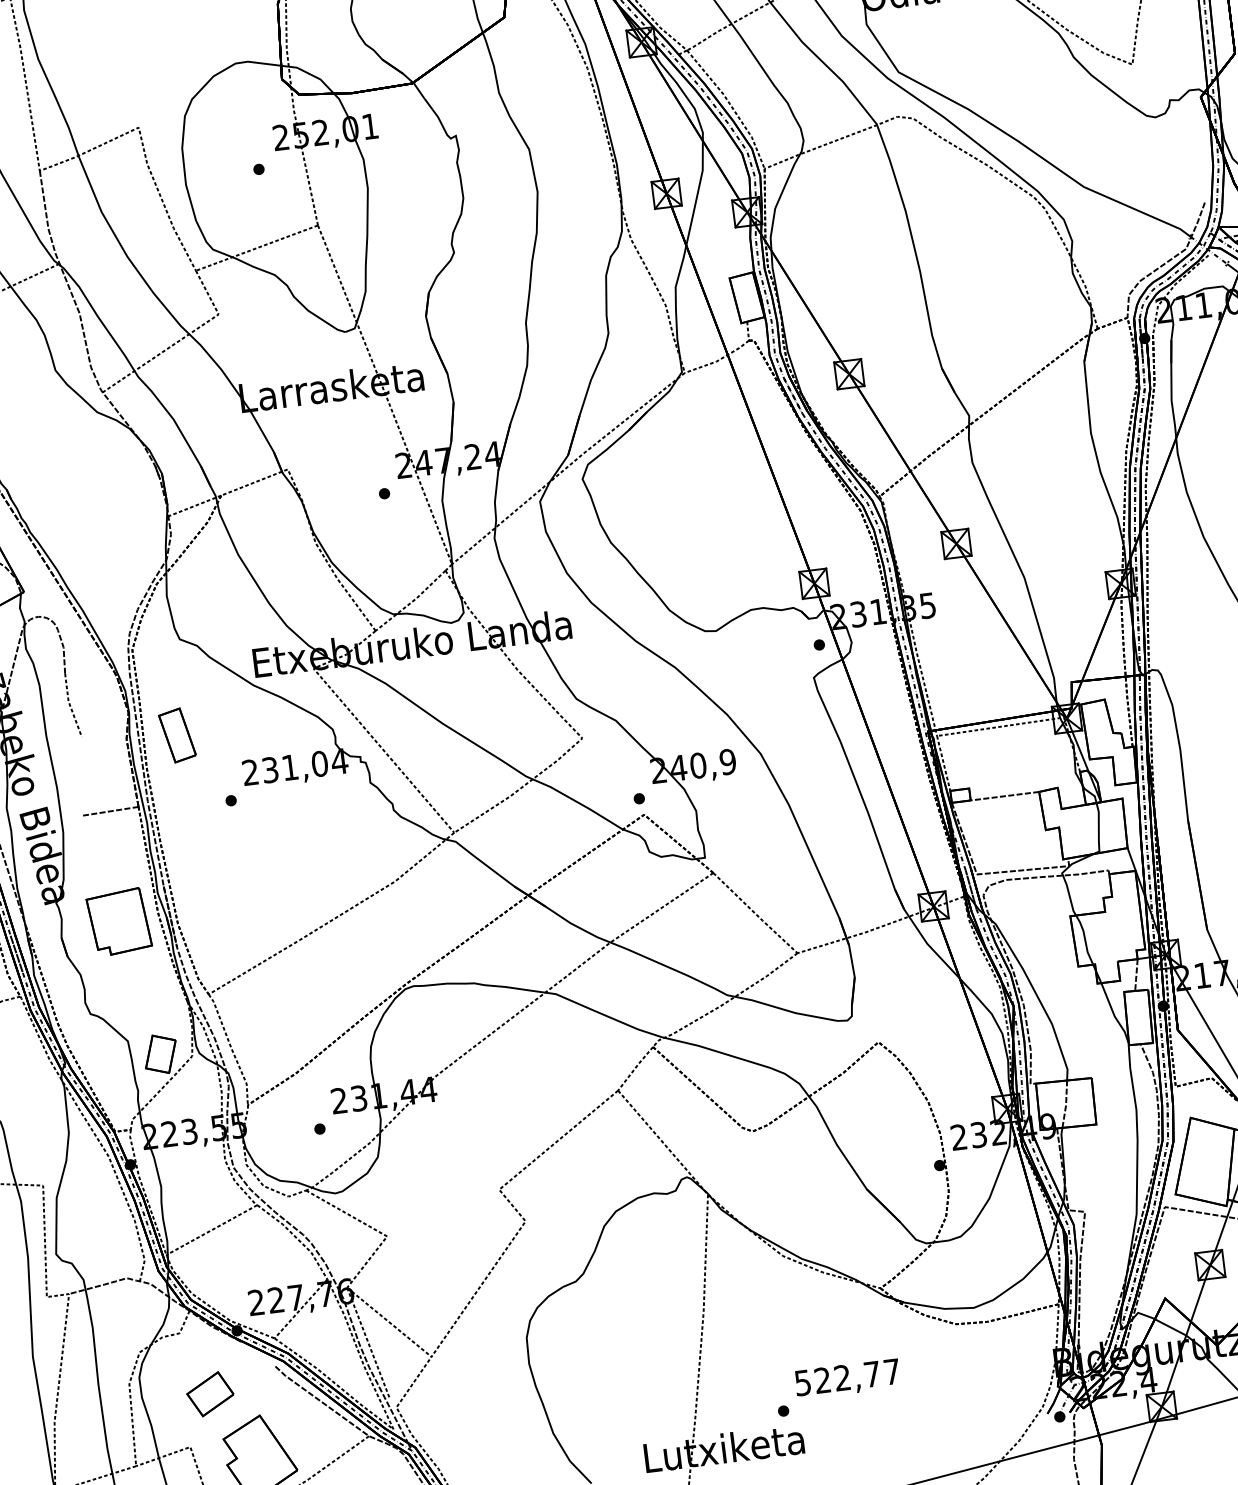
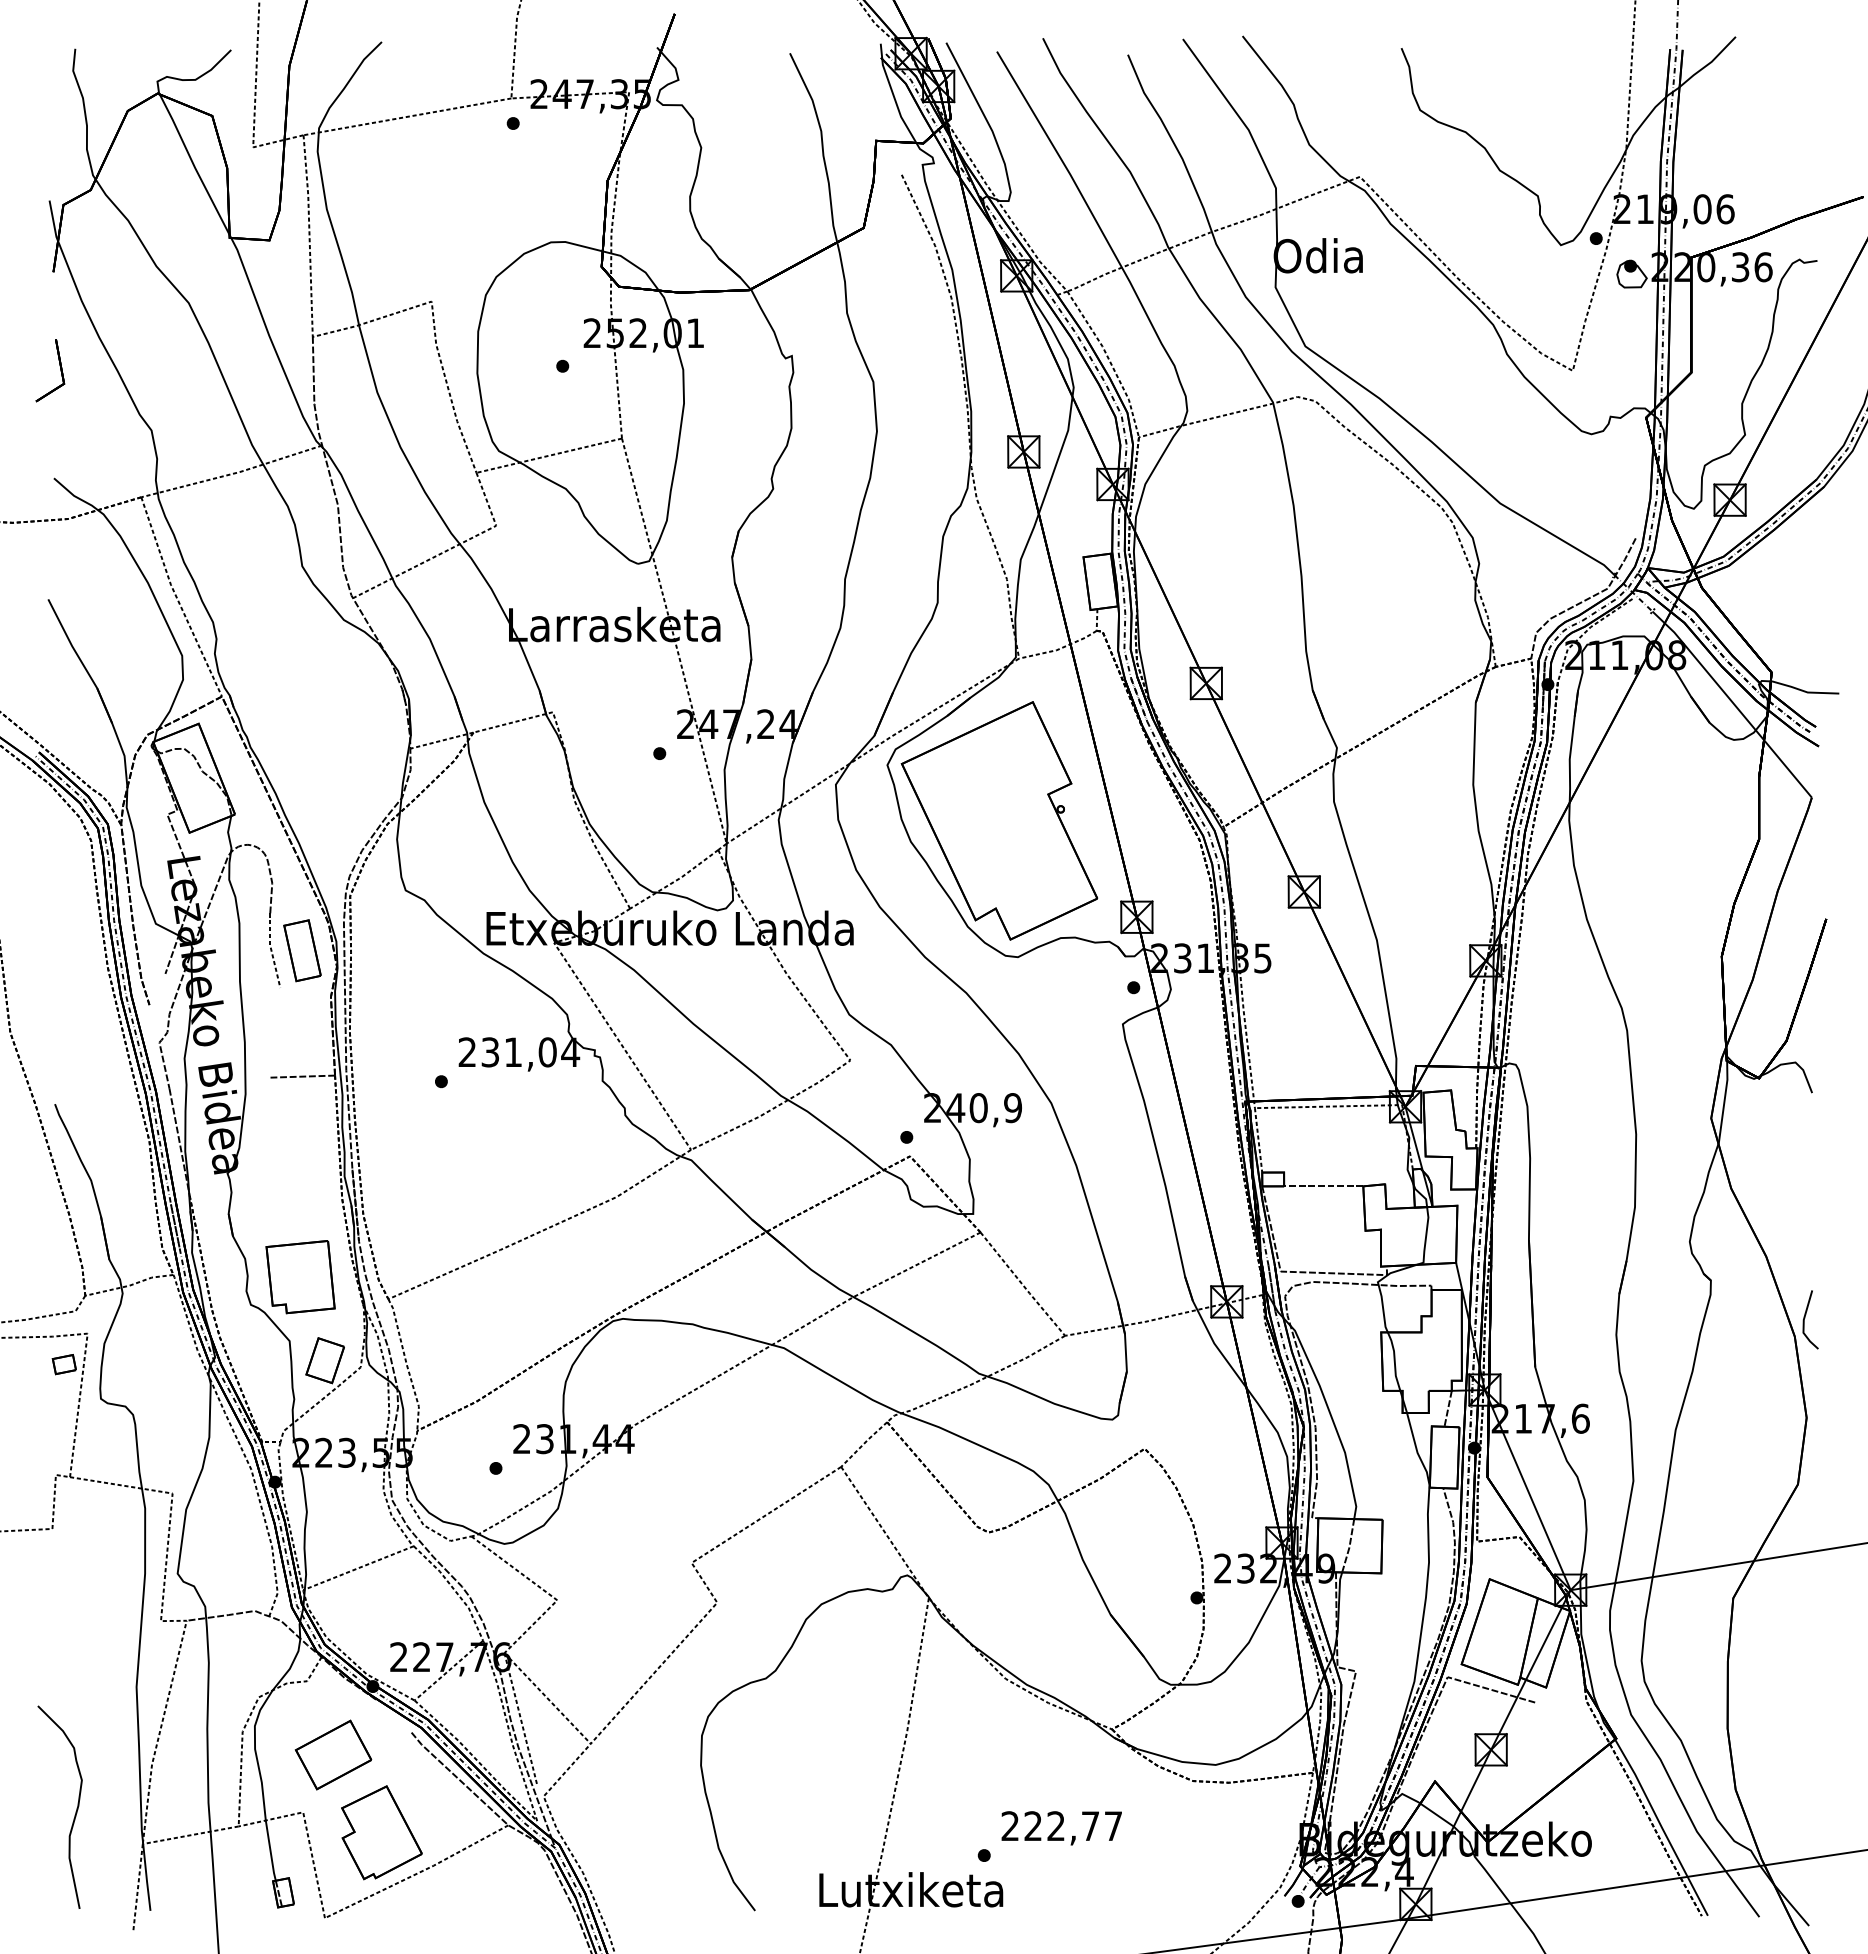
part: (685, 514) -> (999, 820), added
part: (177, 735) -> (302, 950), moved
part: (119, 922) -> (300, 1277), moved
text: (802, 1383) -> (1009, 1826), 522,77 -> 222,77
part: (210, 1393) -> (333, 1754), size x1.43

